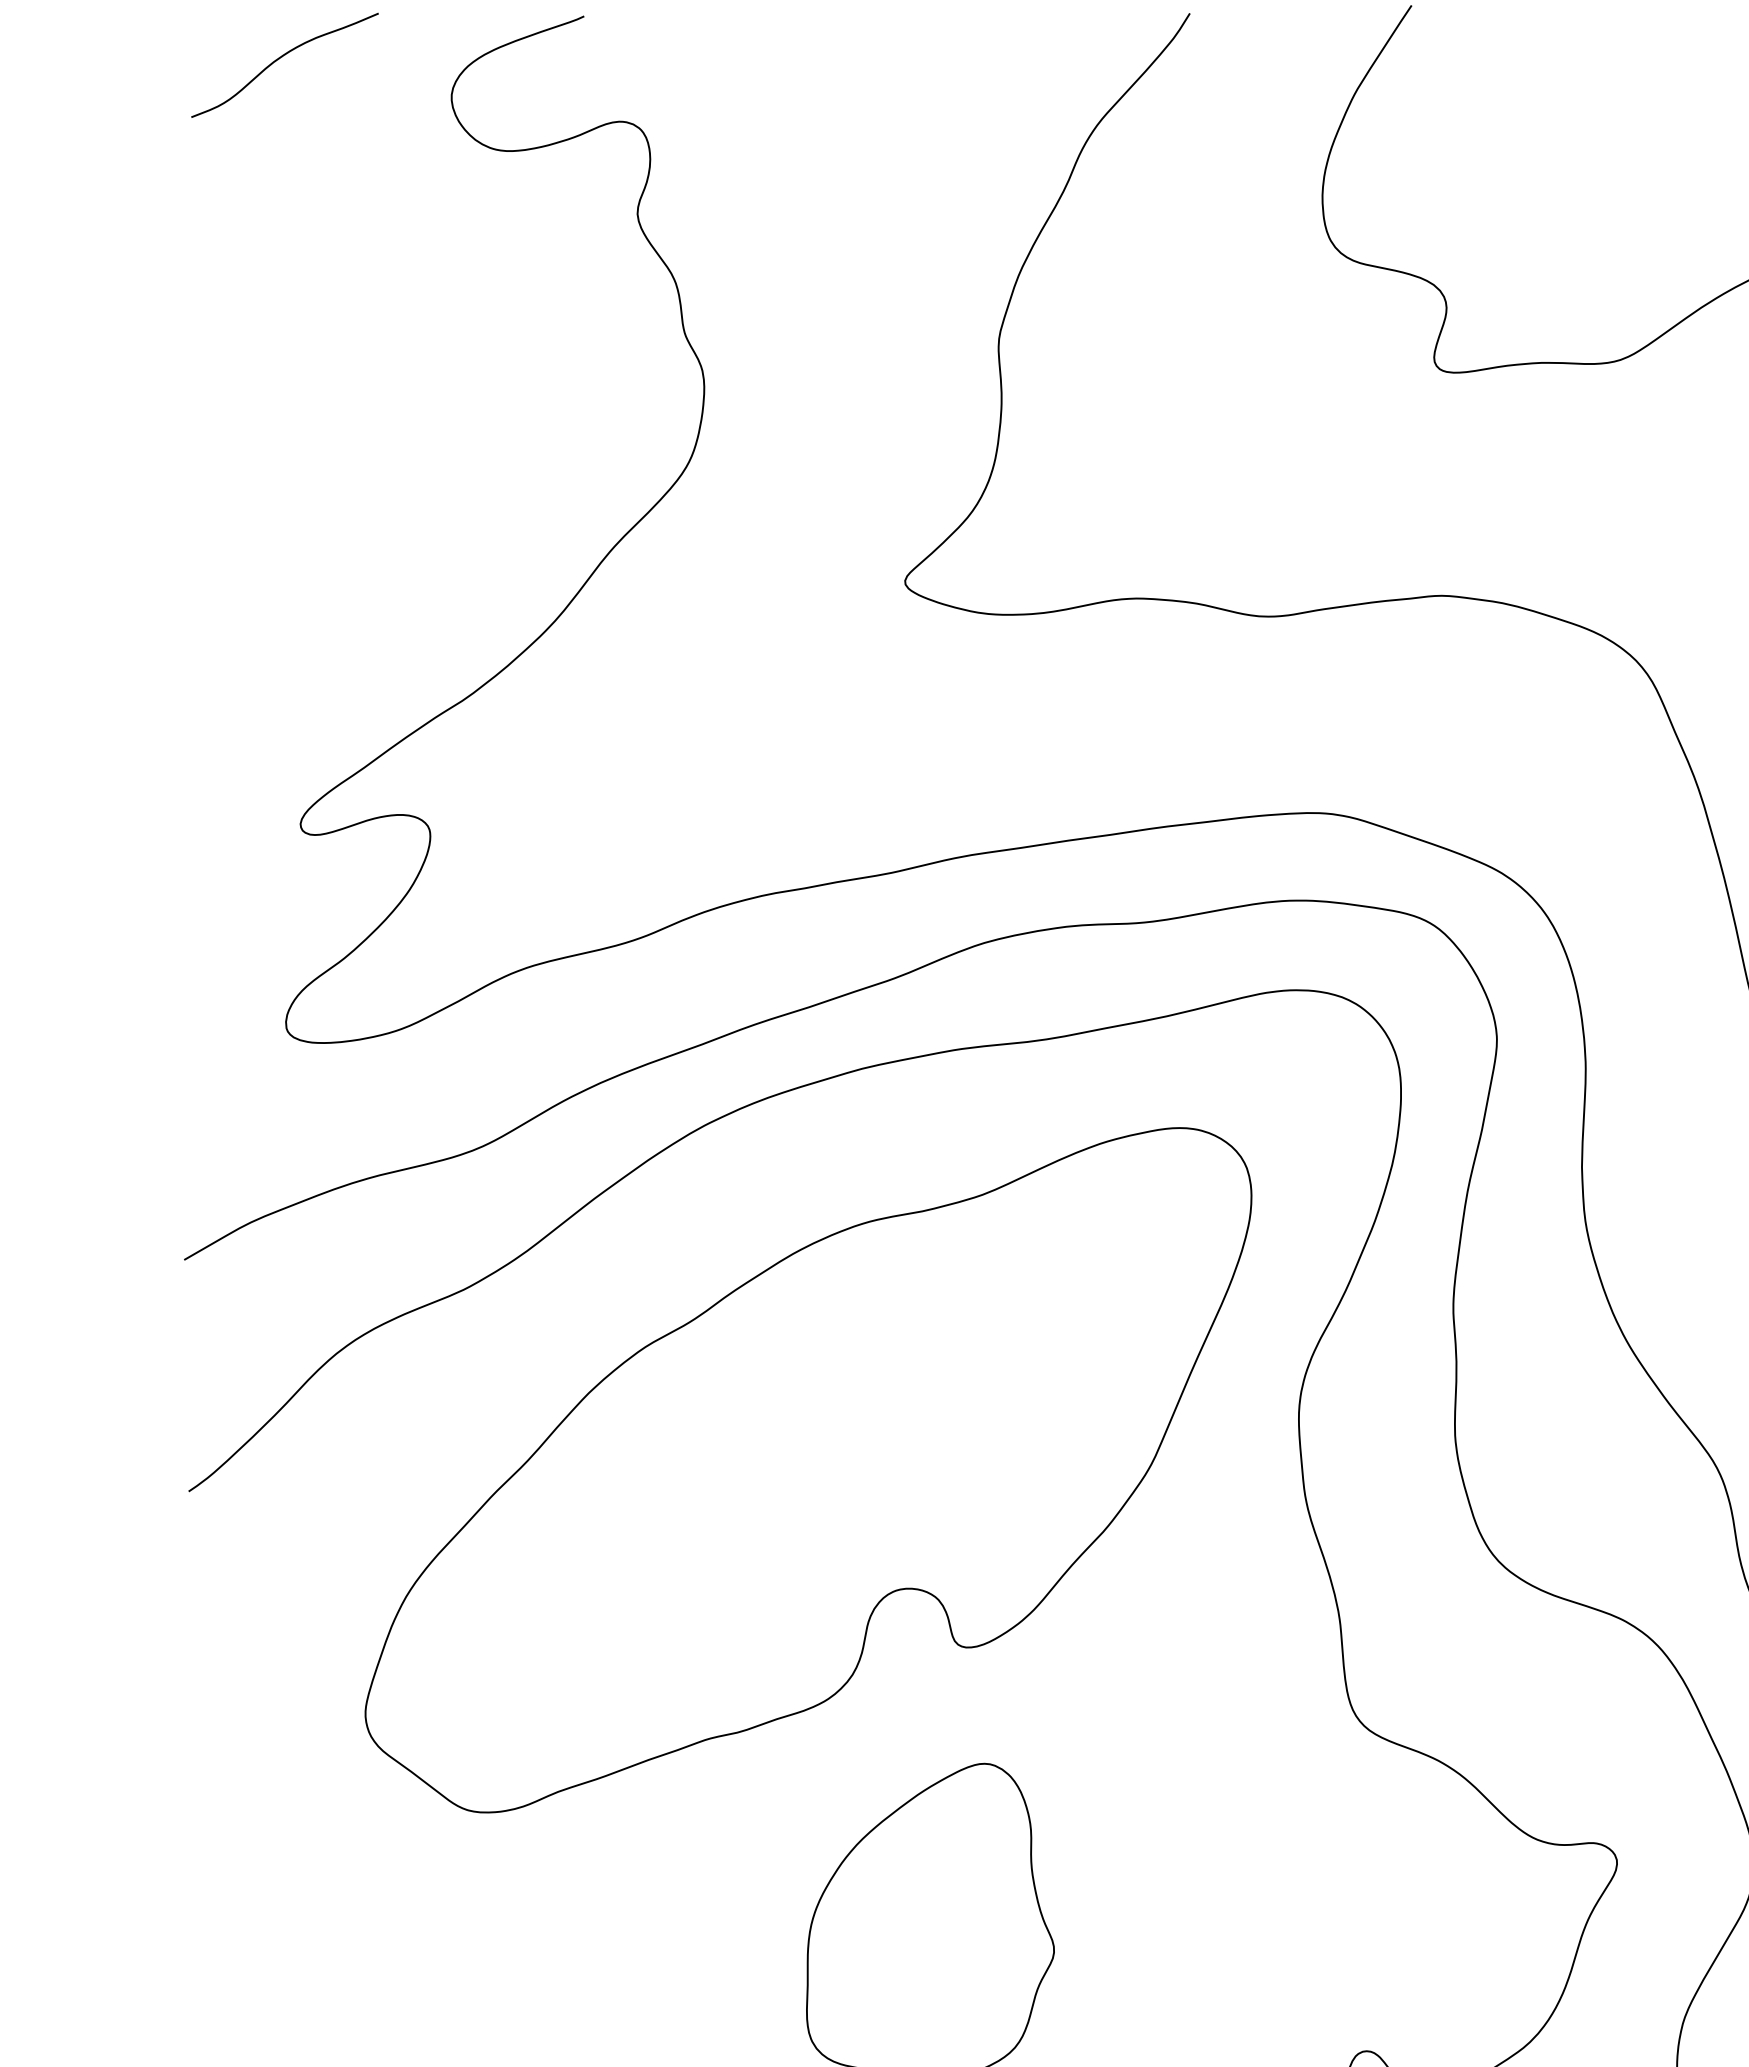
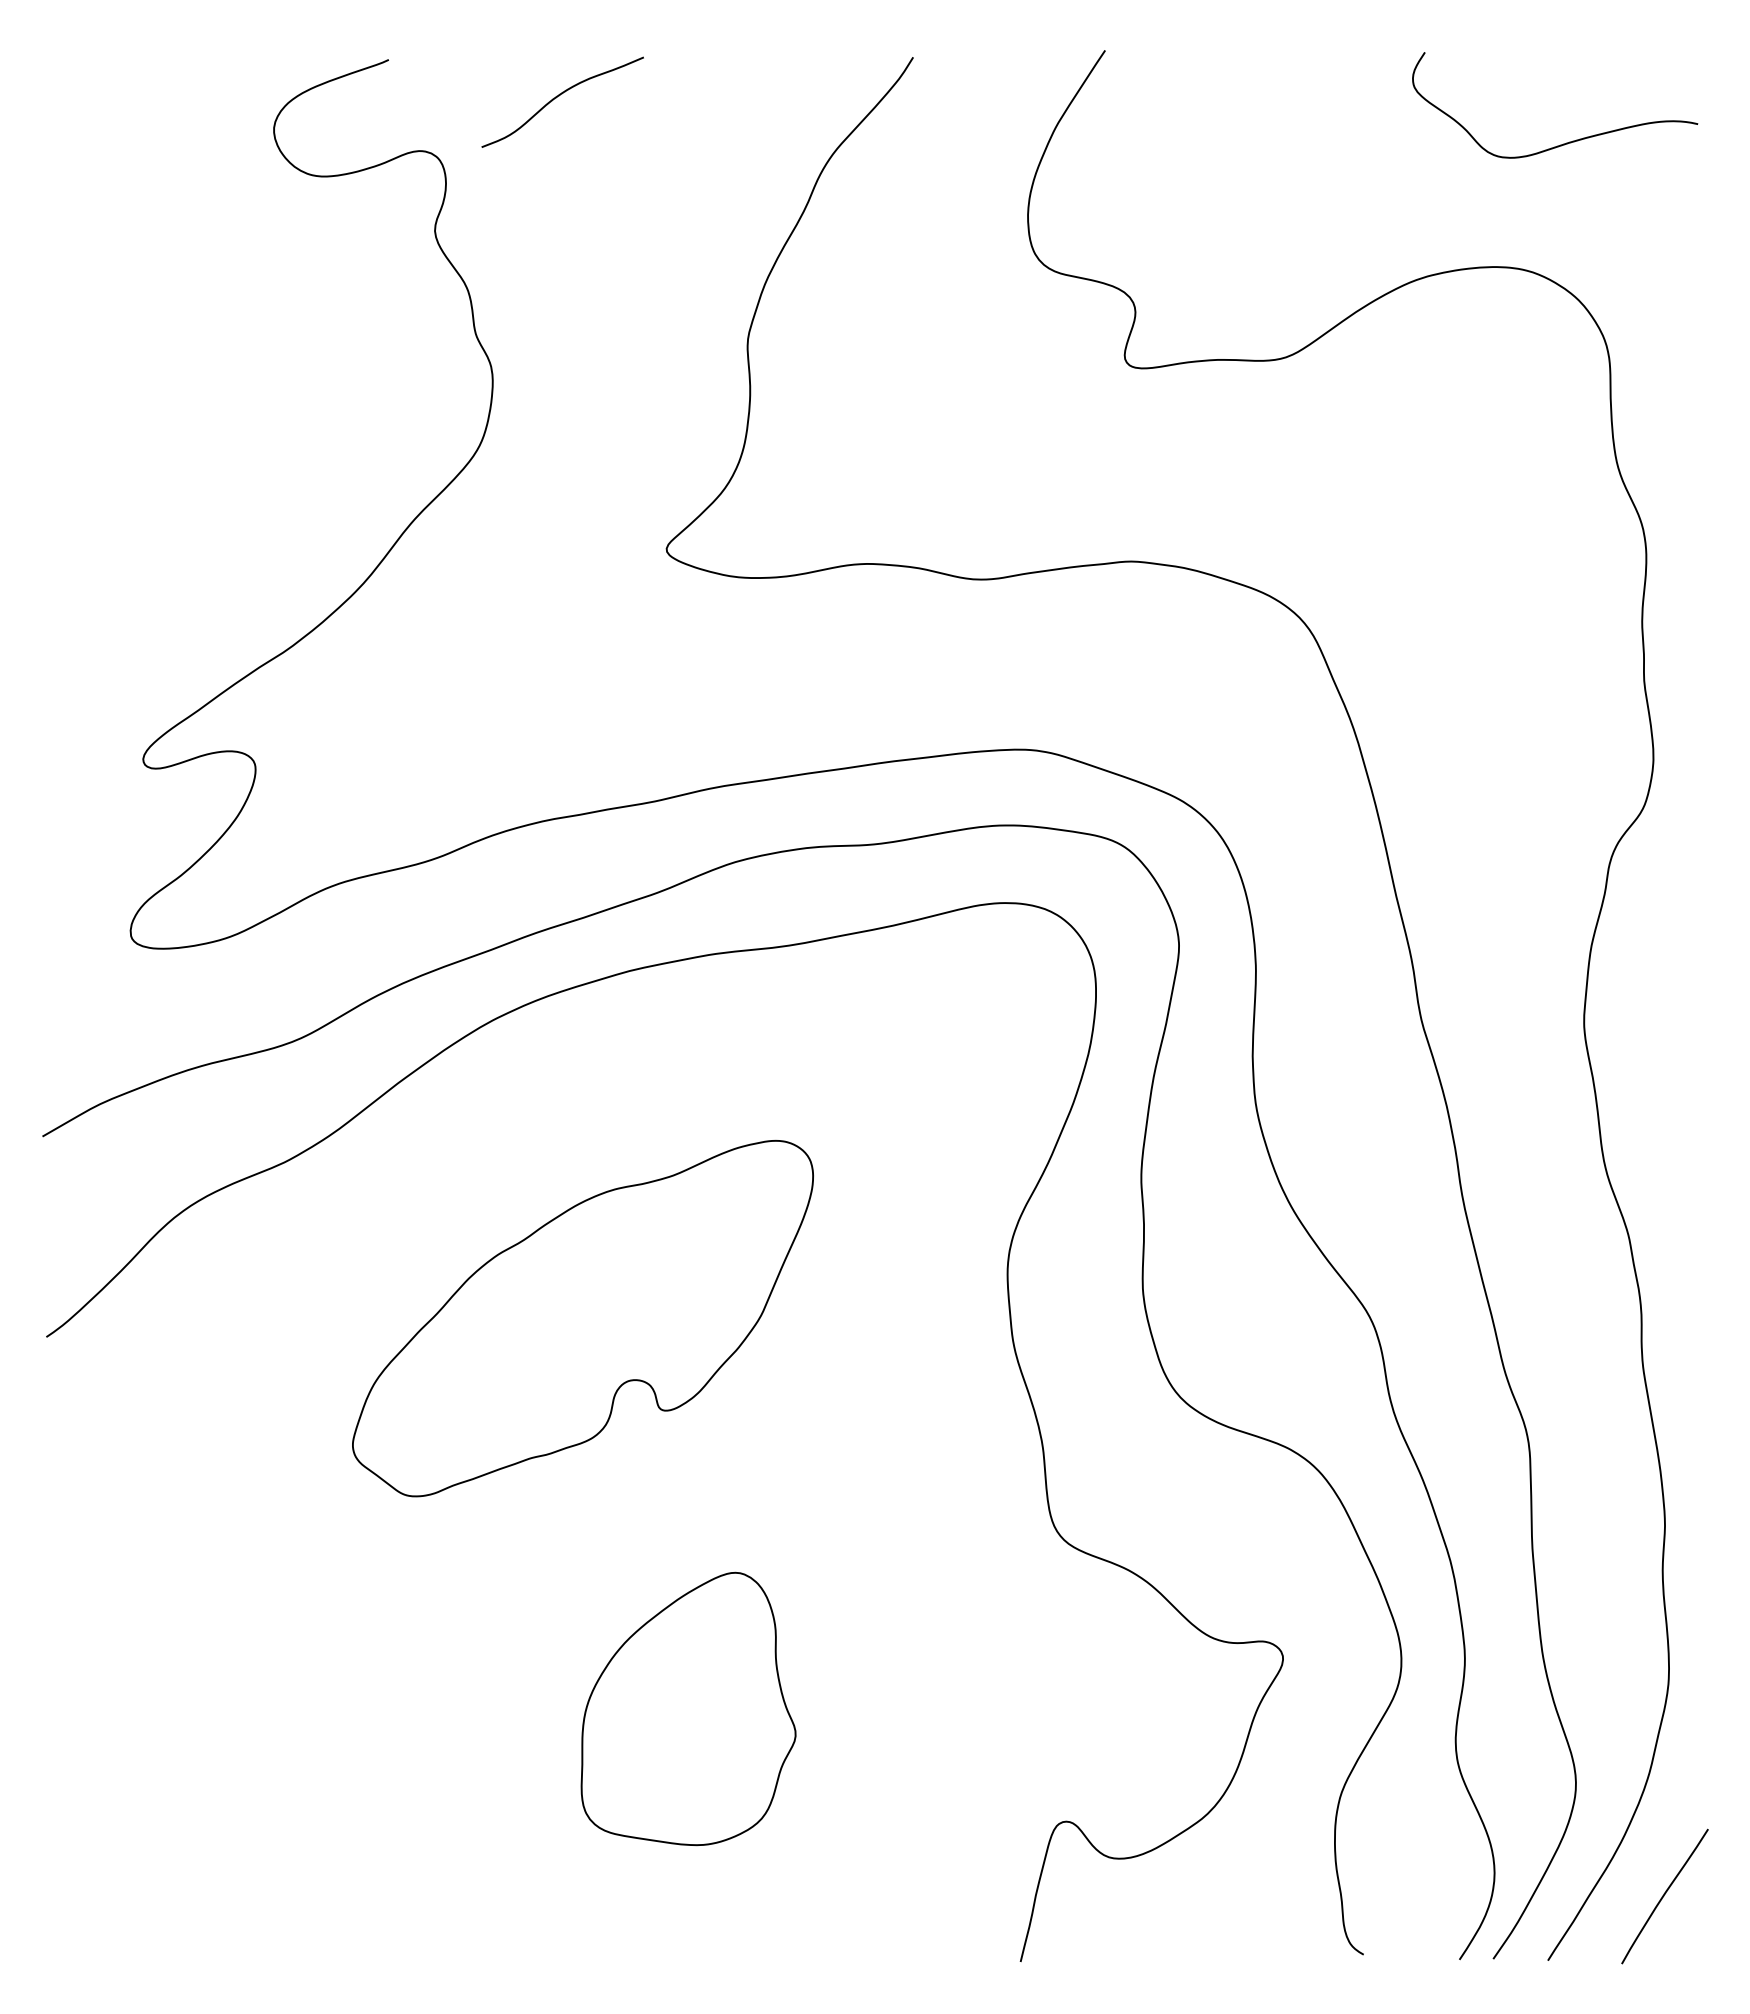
curve: (281, 58) -> (559, 96), moved
part: (807, 1470) -> (582, 1318), size x0.6

